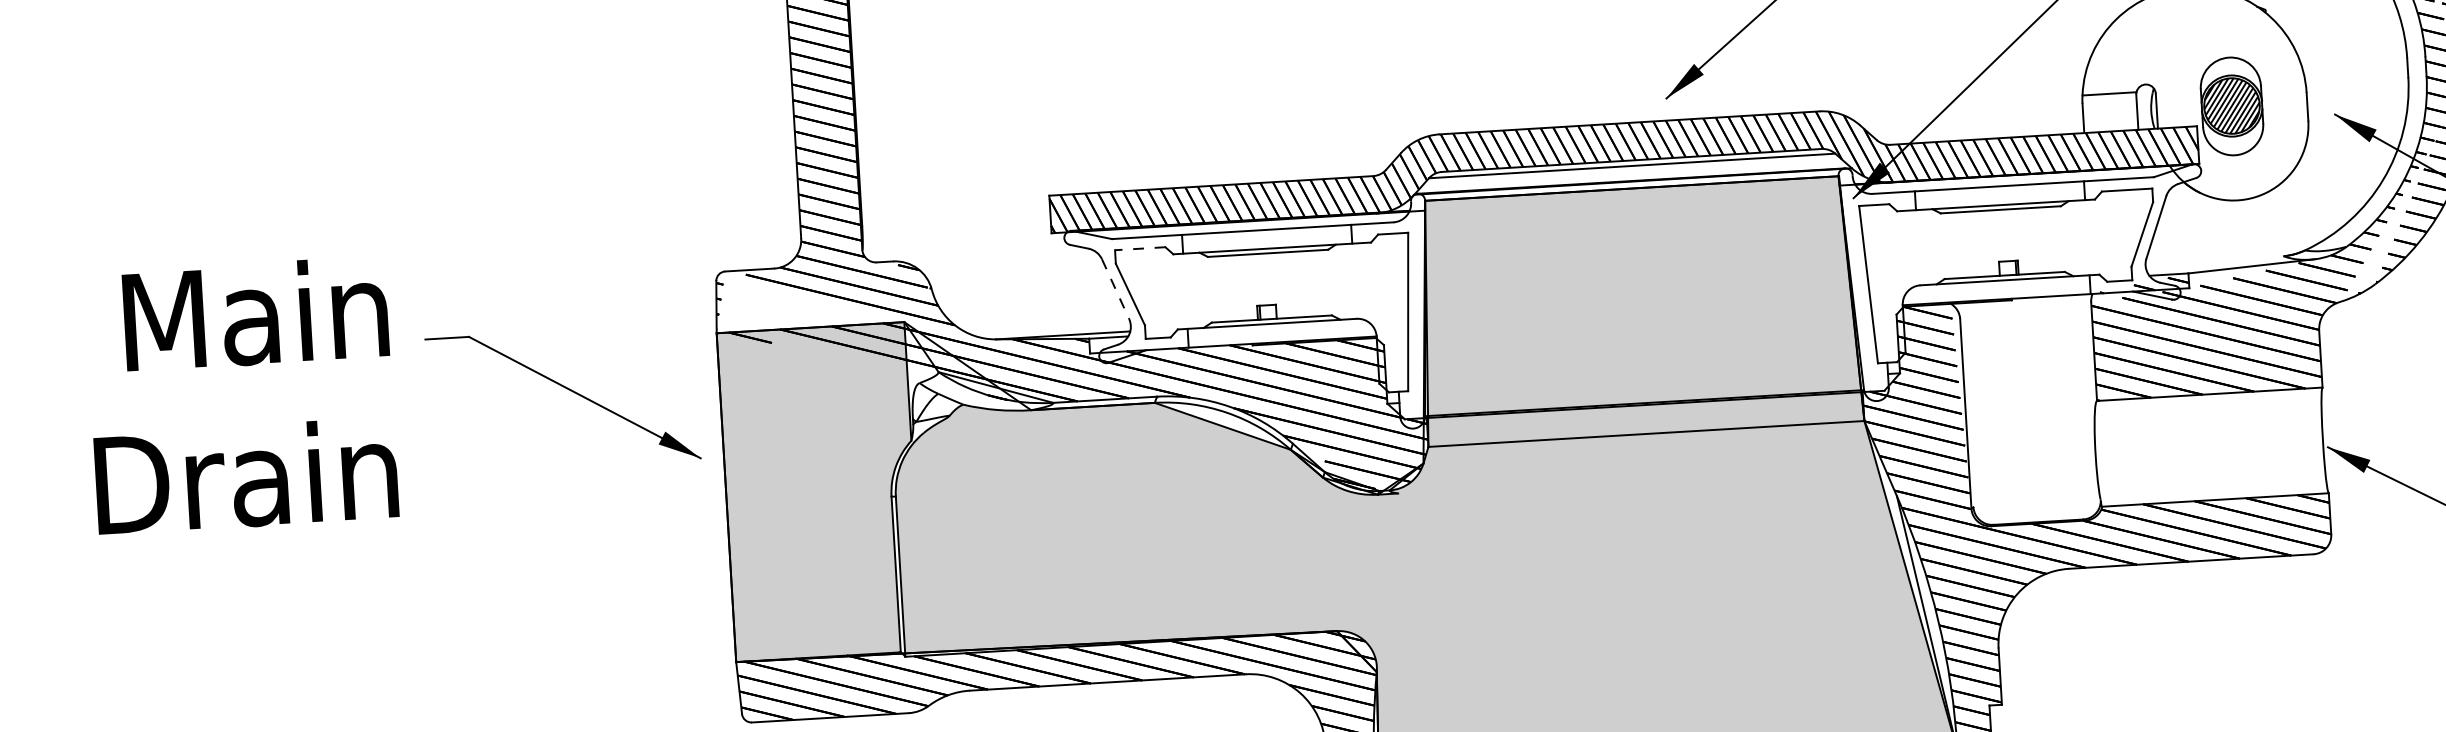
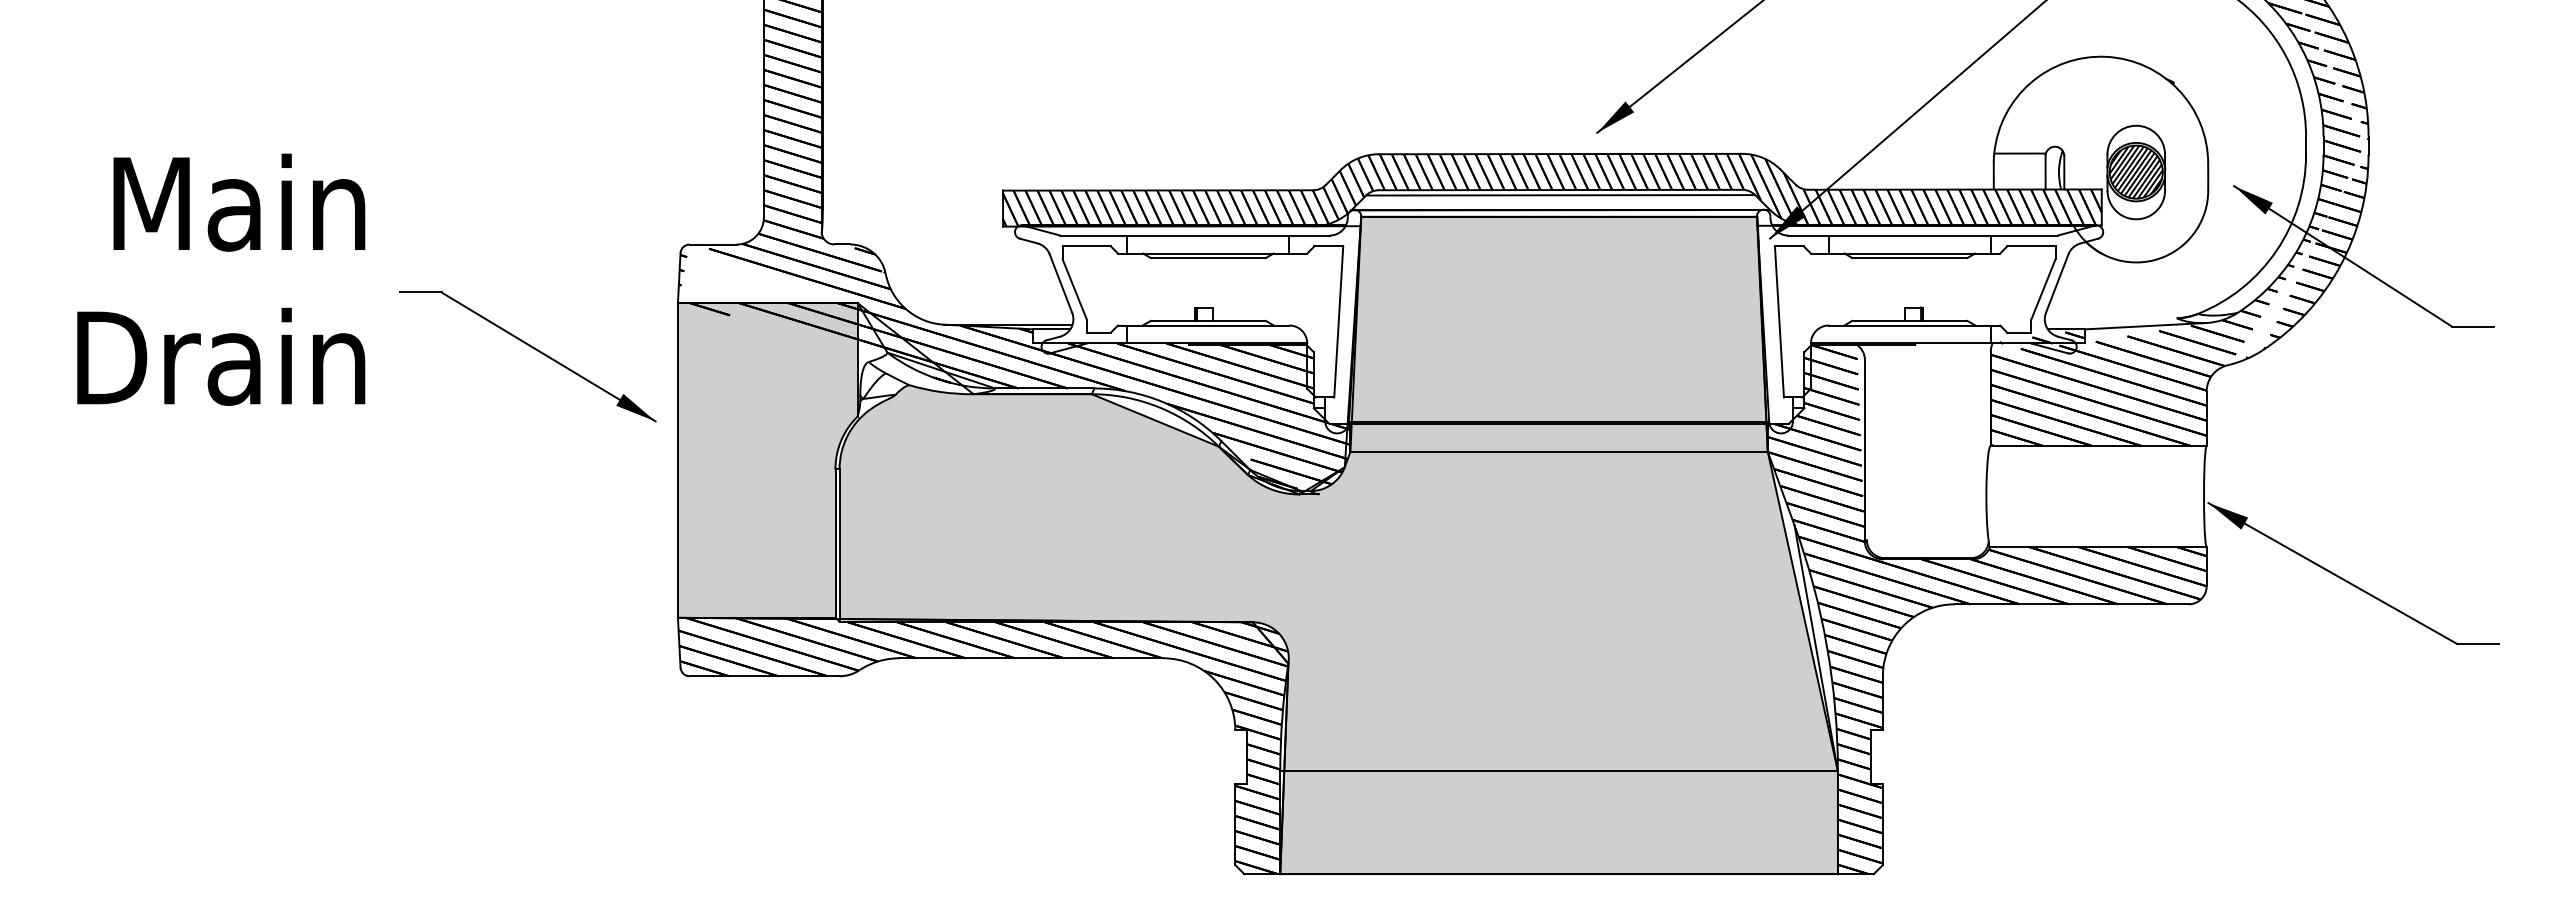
line: (1139, 248) -> (1086, 246), dashed -> solid
line: (1116, 290) -> (1061, 284), dashed -> solid
text: (241, 395) -> (221, 279), moved

